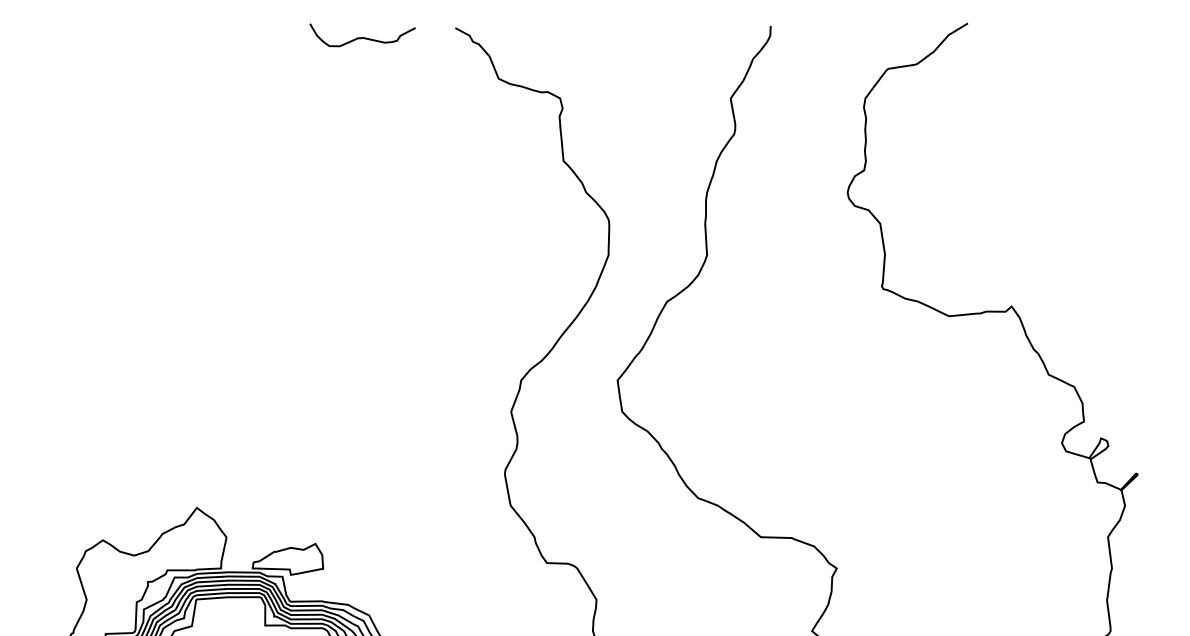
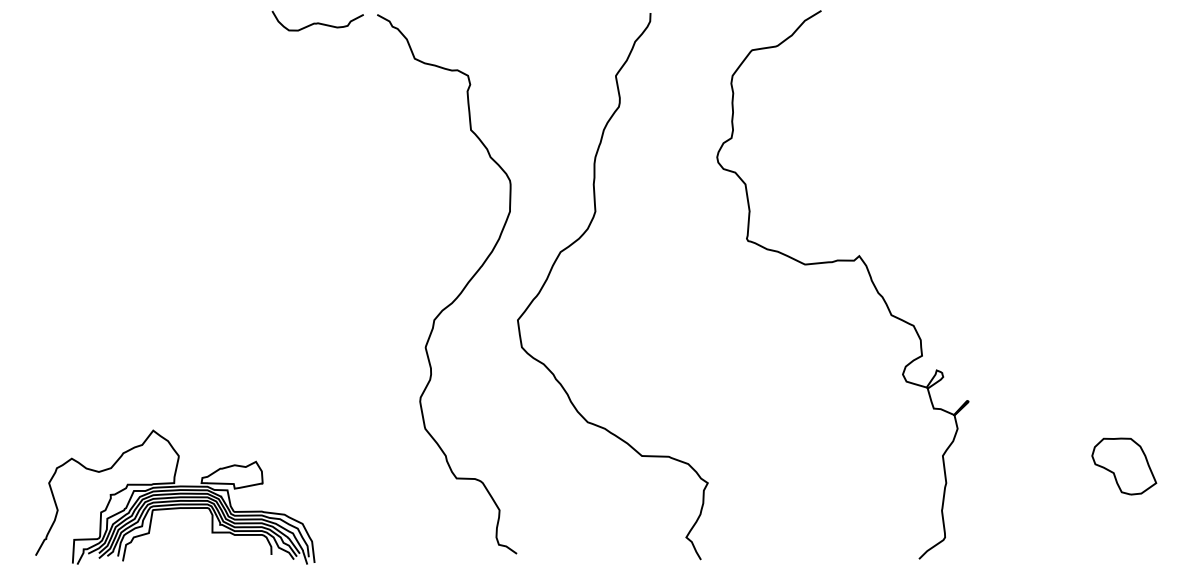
curve: (362, 36) -> (317, 22), moved

